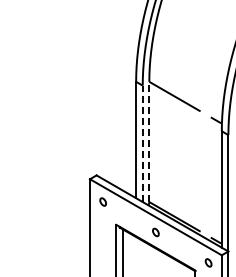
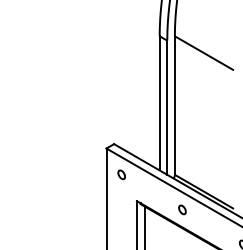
line: (149, 141) -> (175, 105), dashed -> solid
line: (142, 143) -> (167, 107), dashed -> solid

